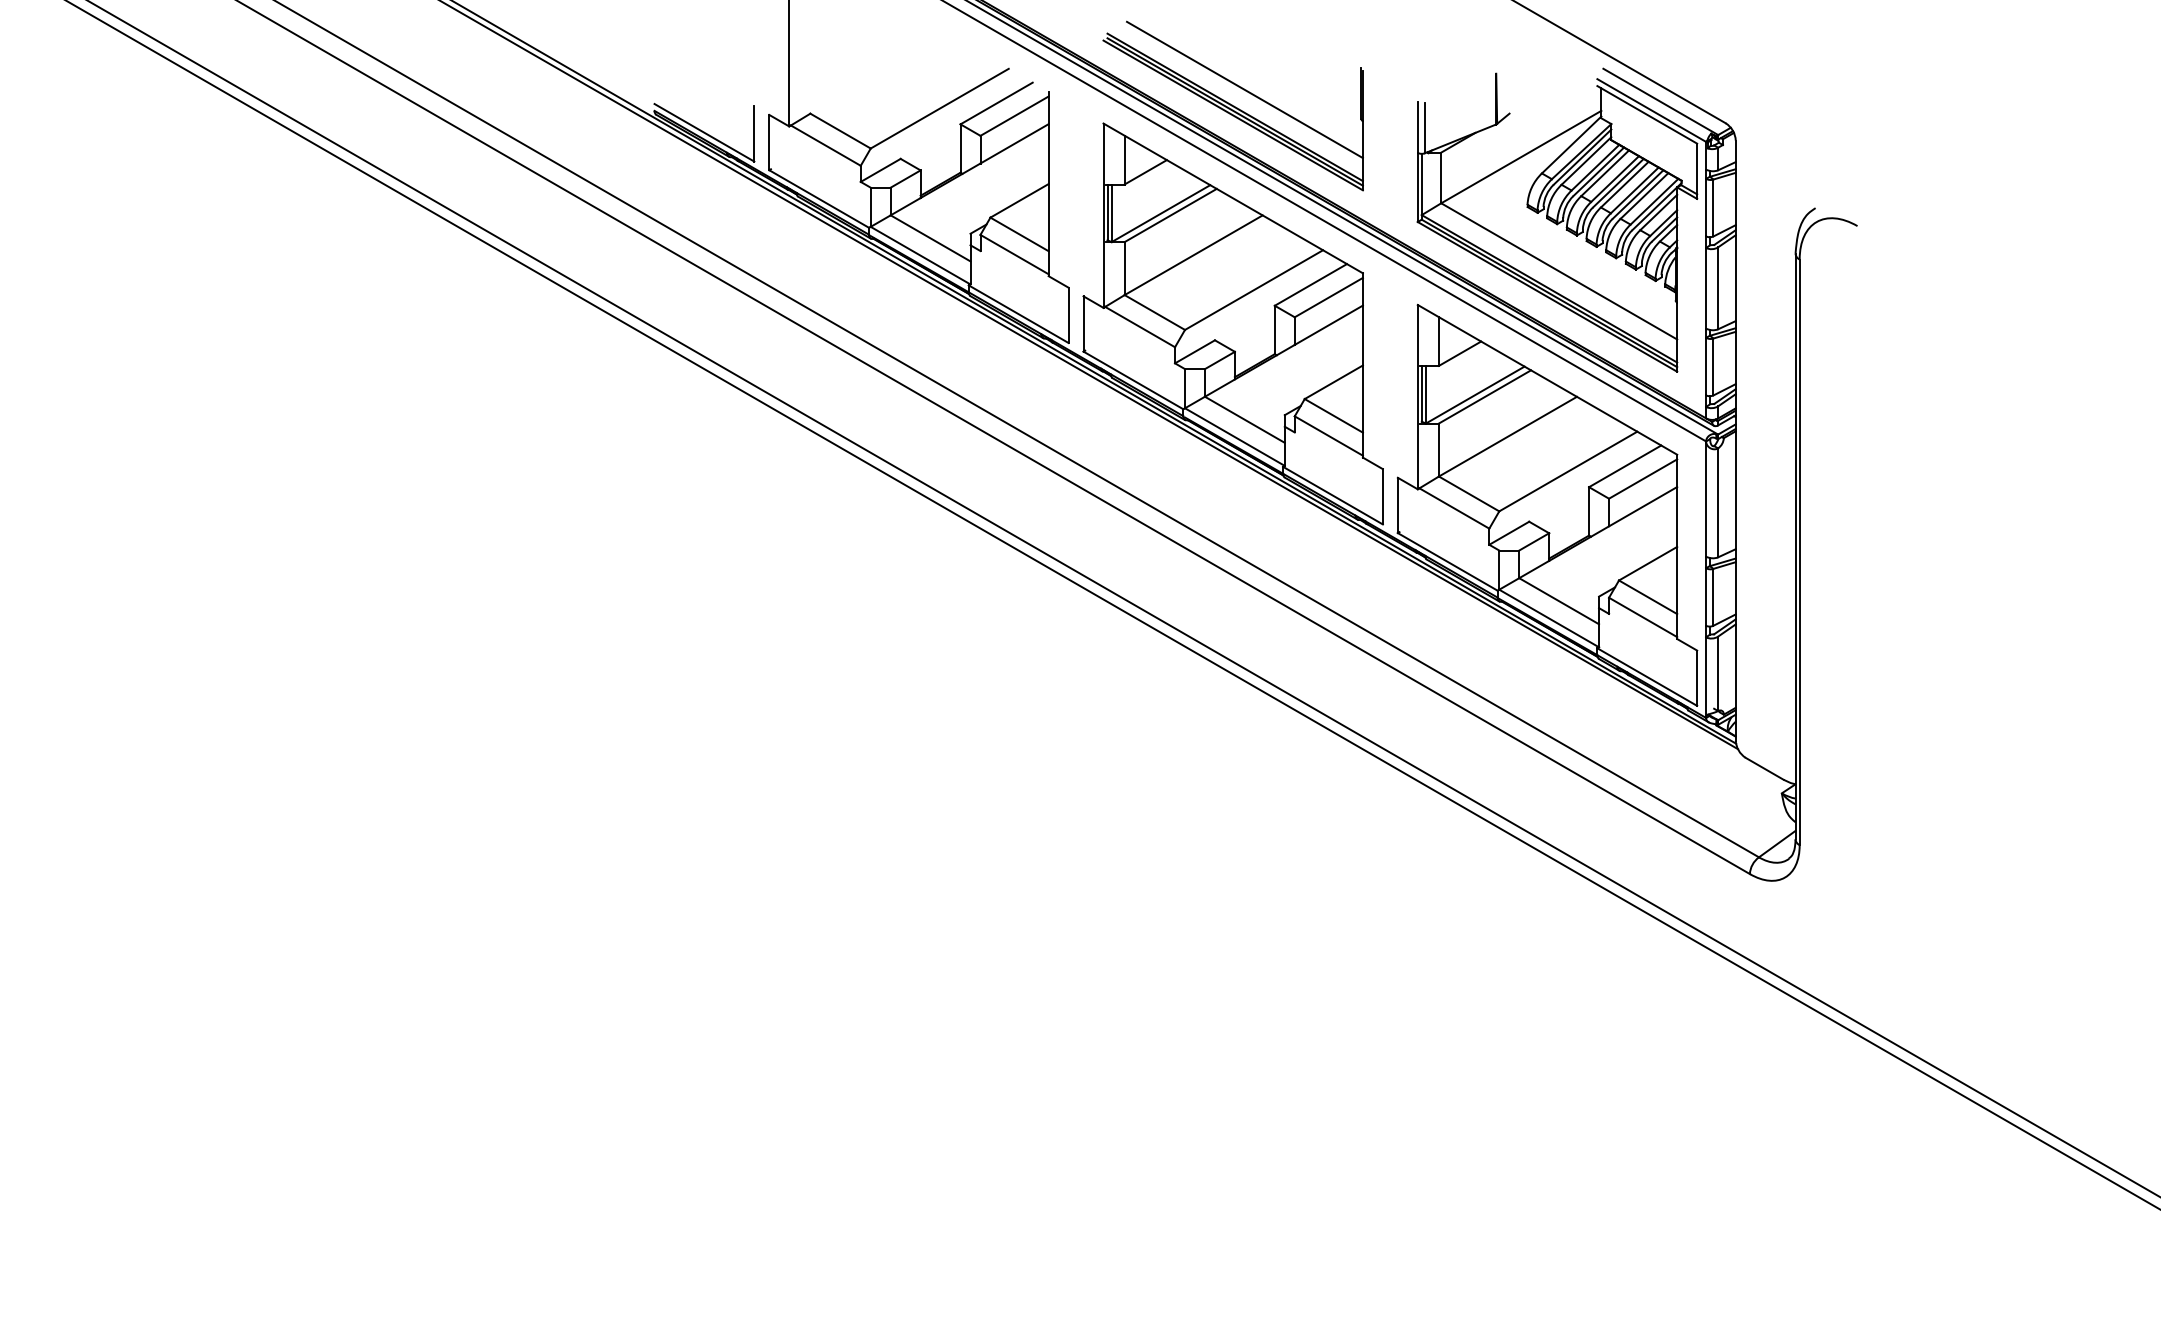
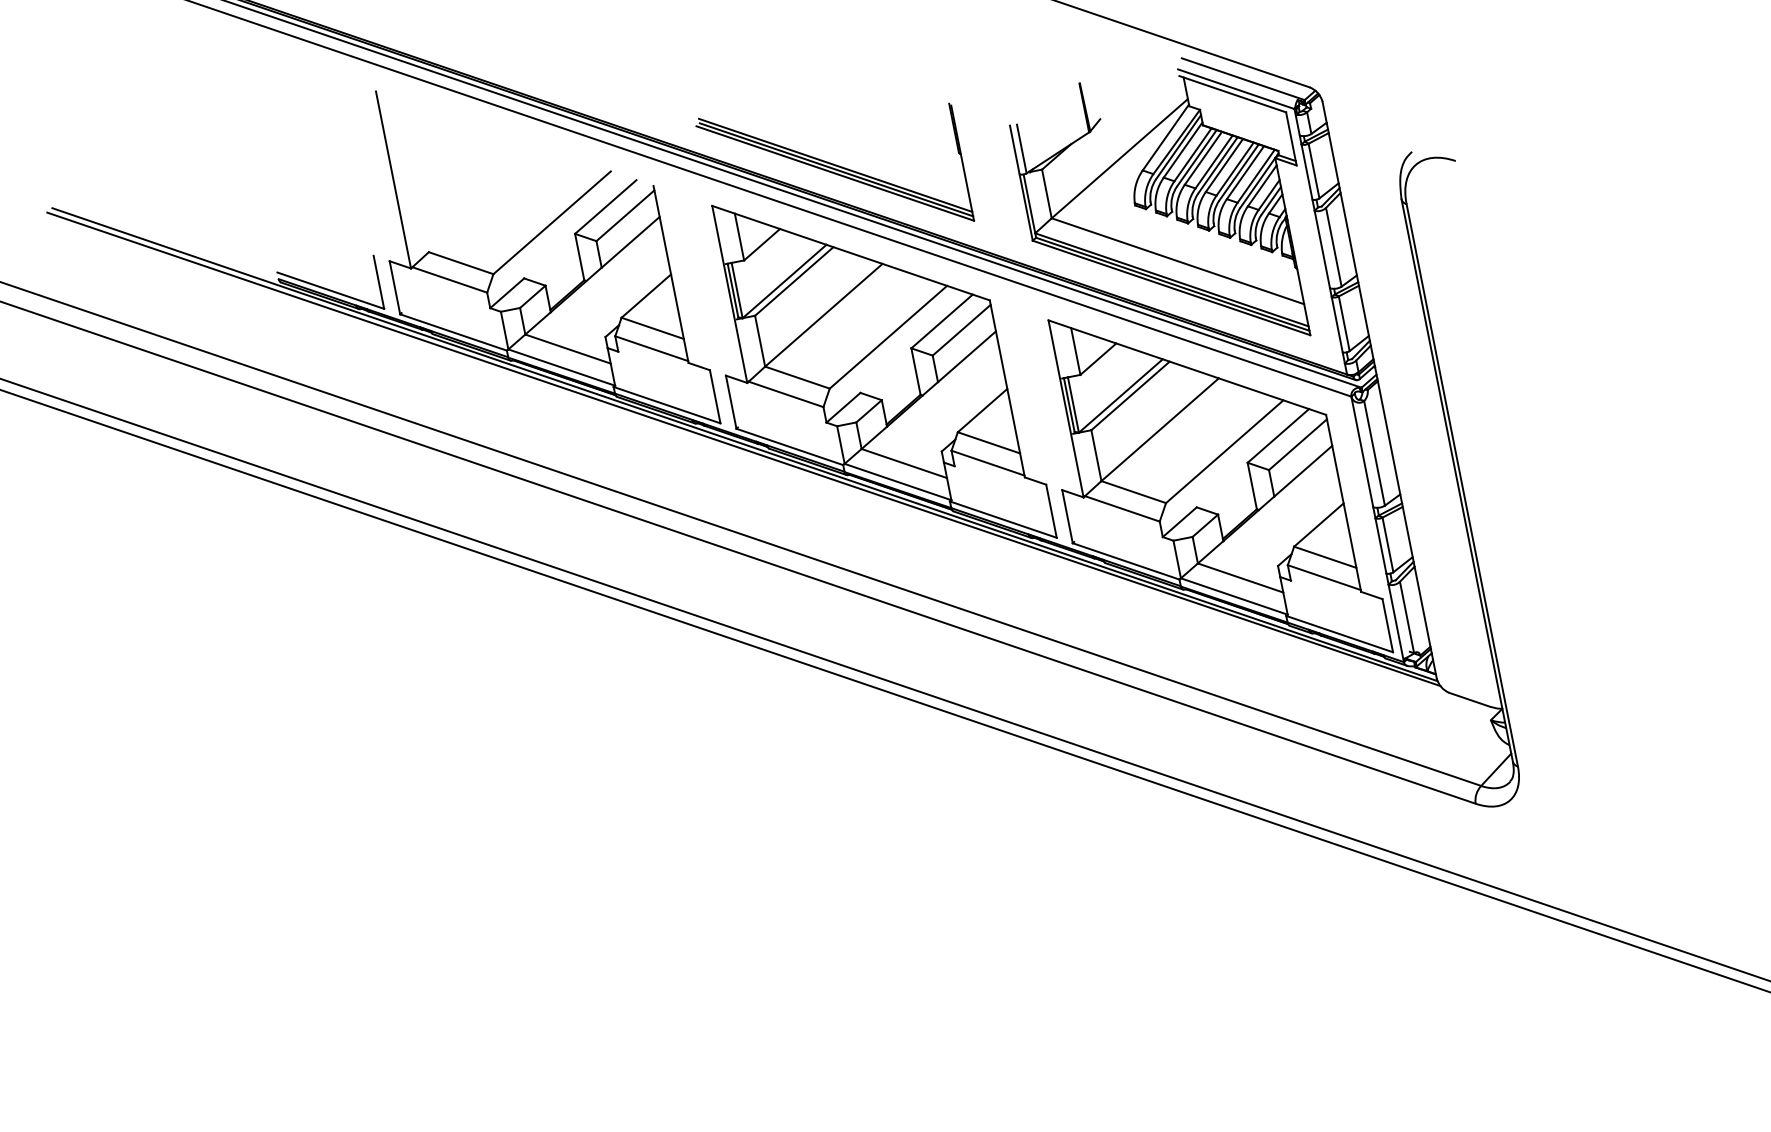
line: (1244, 89) -> (841, 146), removed

